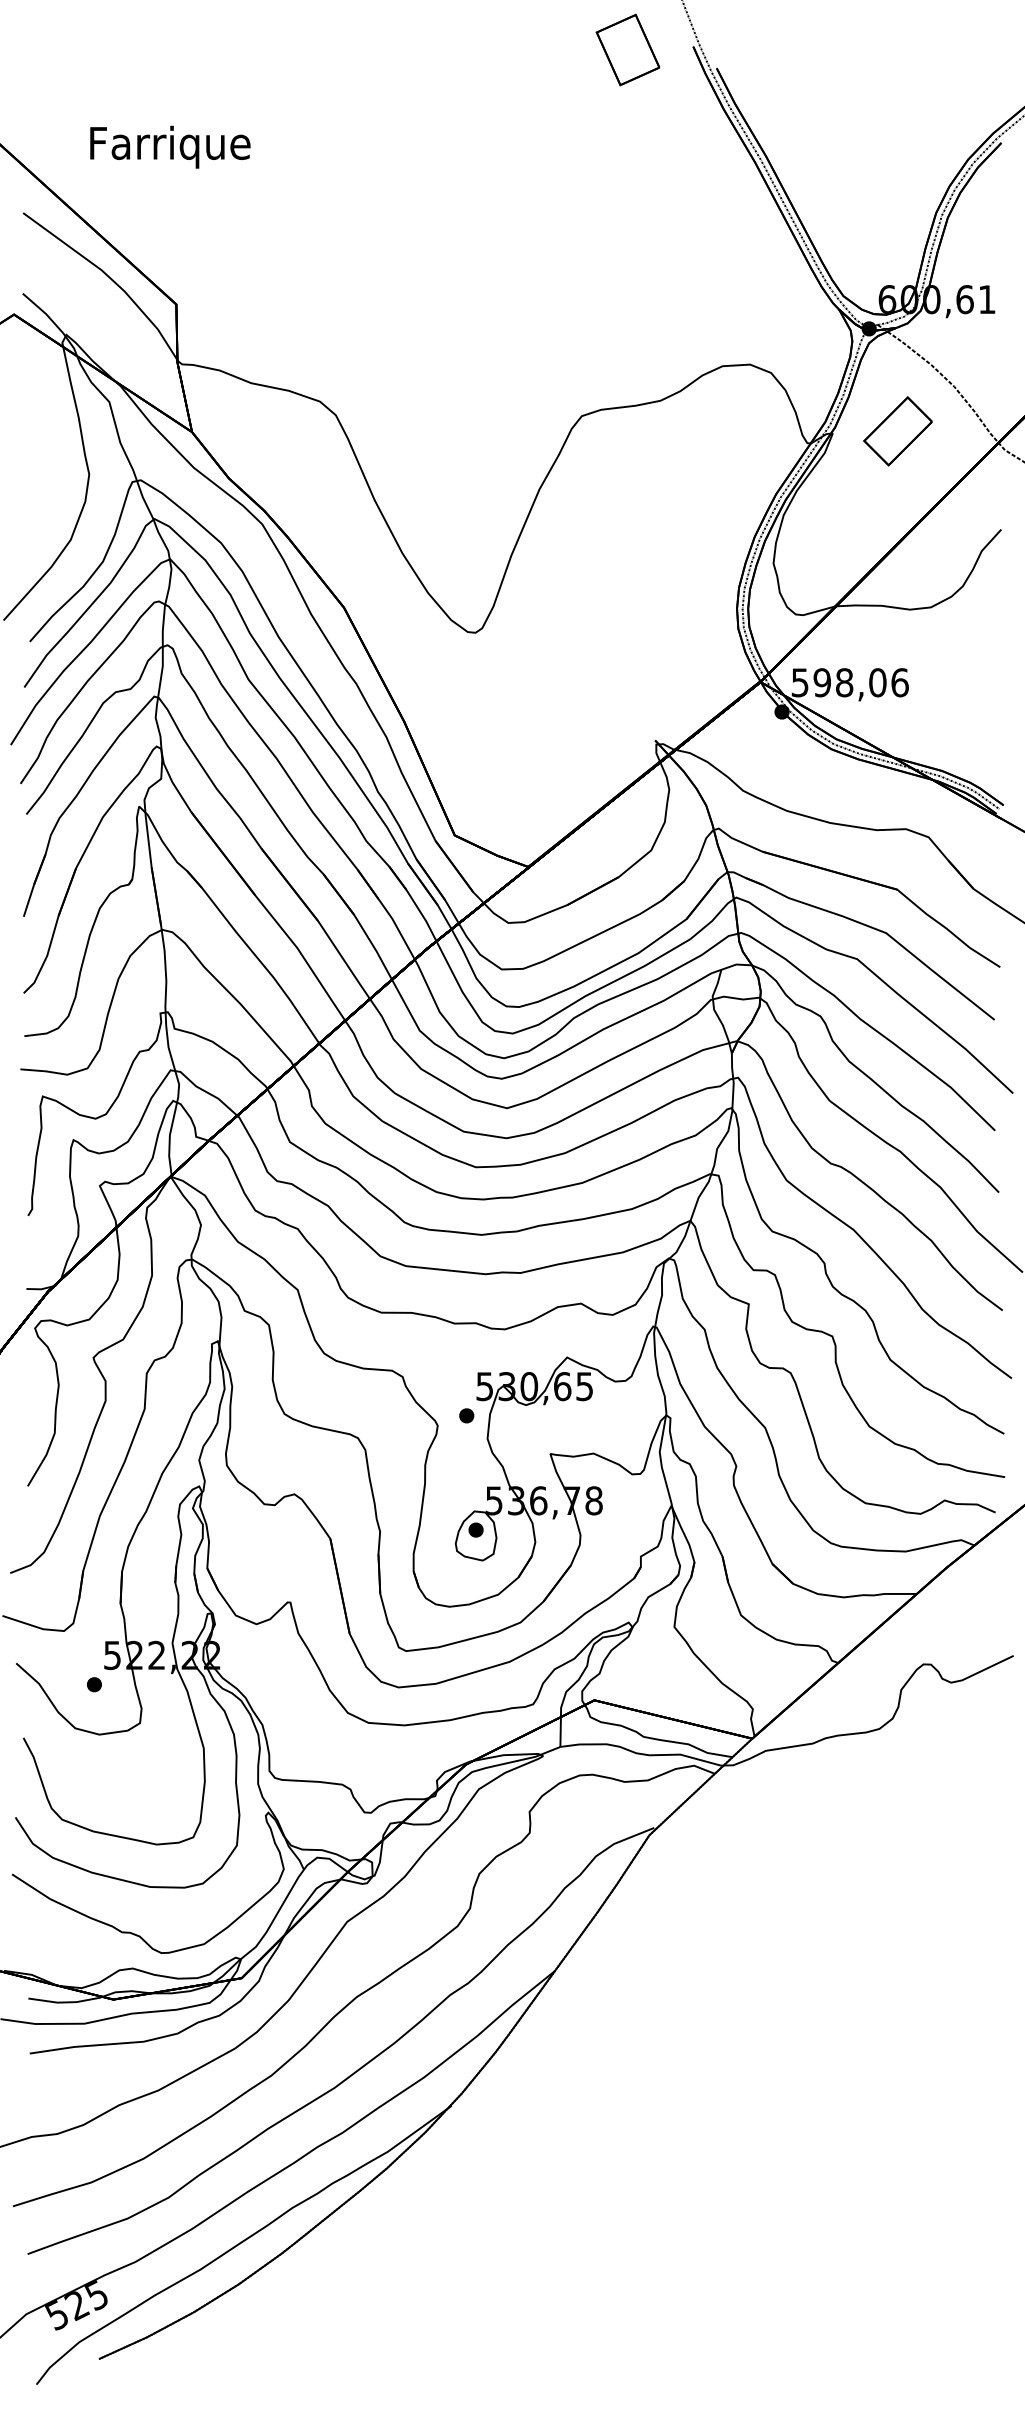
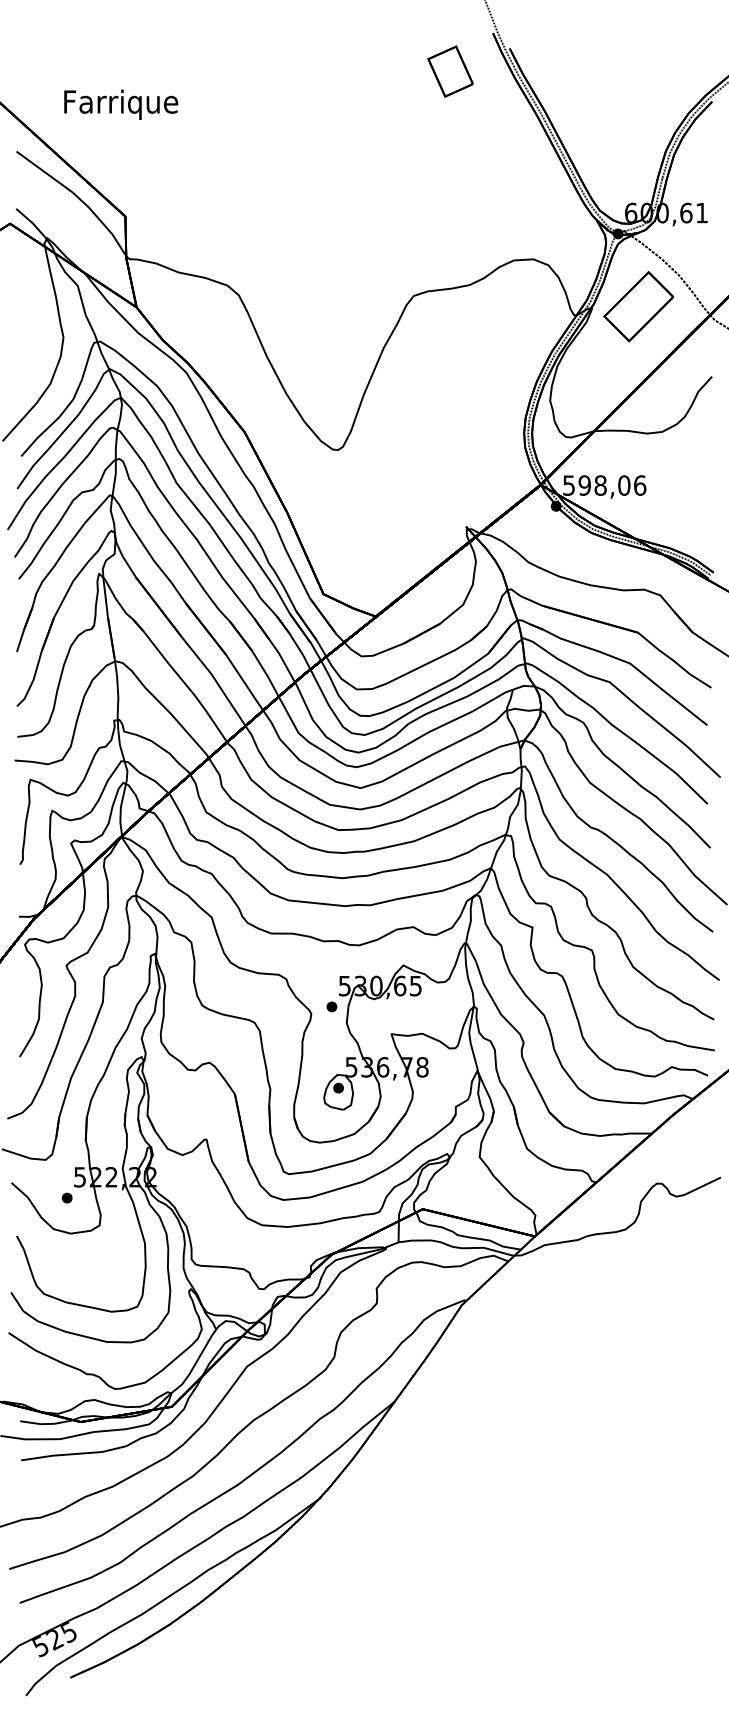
part: (627, 49) -> (450, 71), moved
part: (897, 430) -> (638, 306), size x1.43

